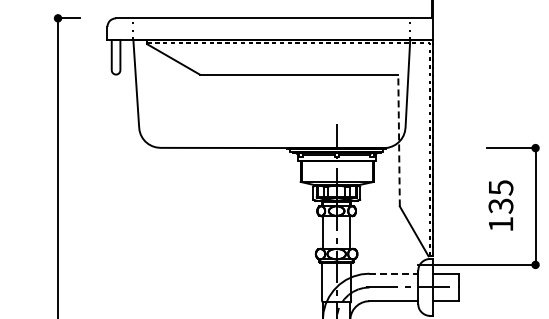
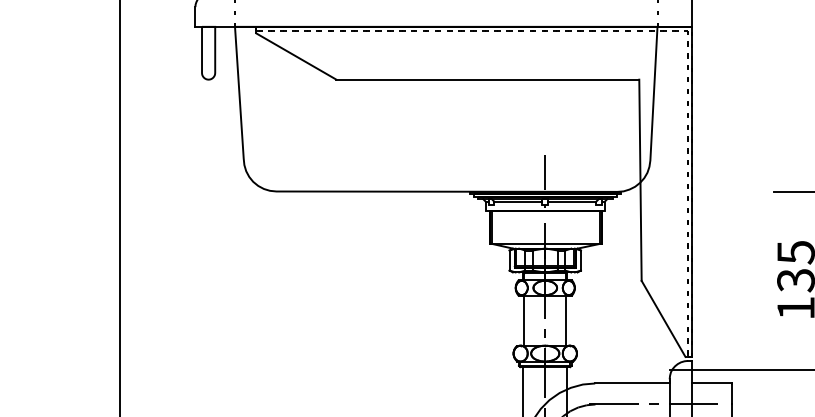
line: (399, 140) -> (641, 180), dashed -> solid
line: (394, 273) -> (633, 383), dashed -> solid

